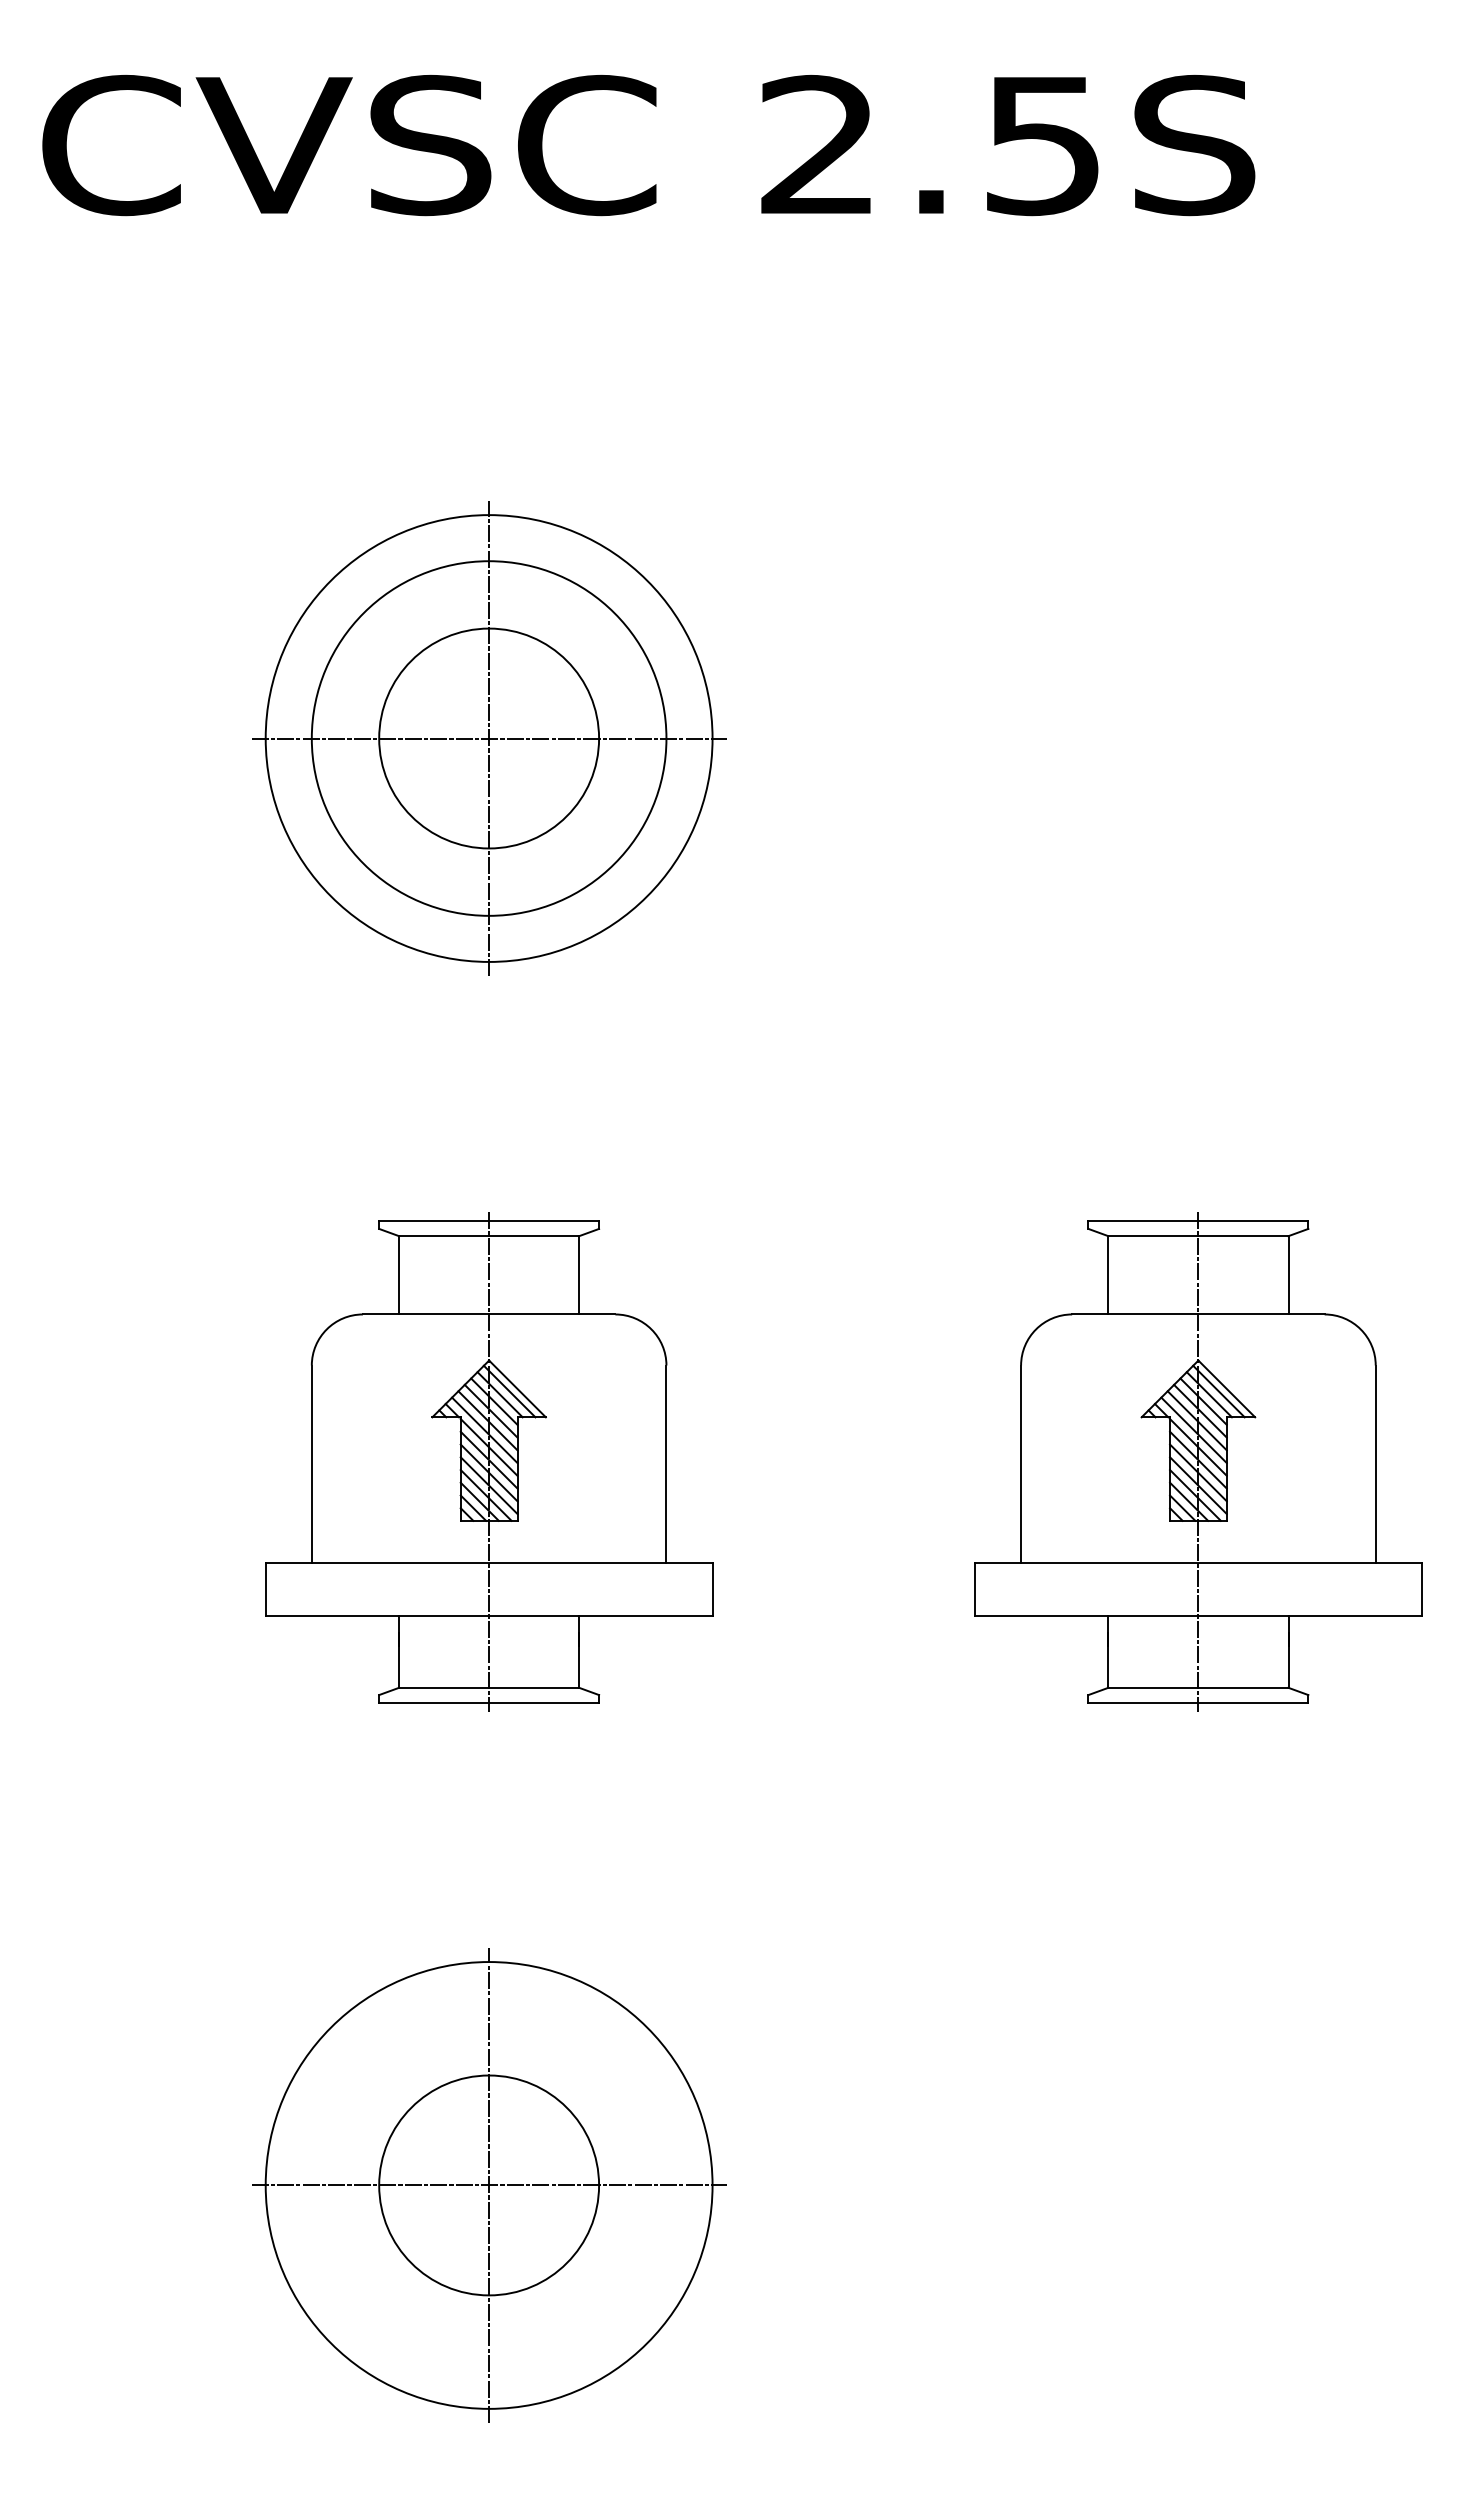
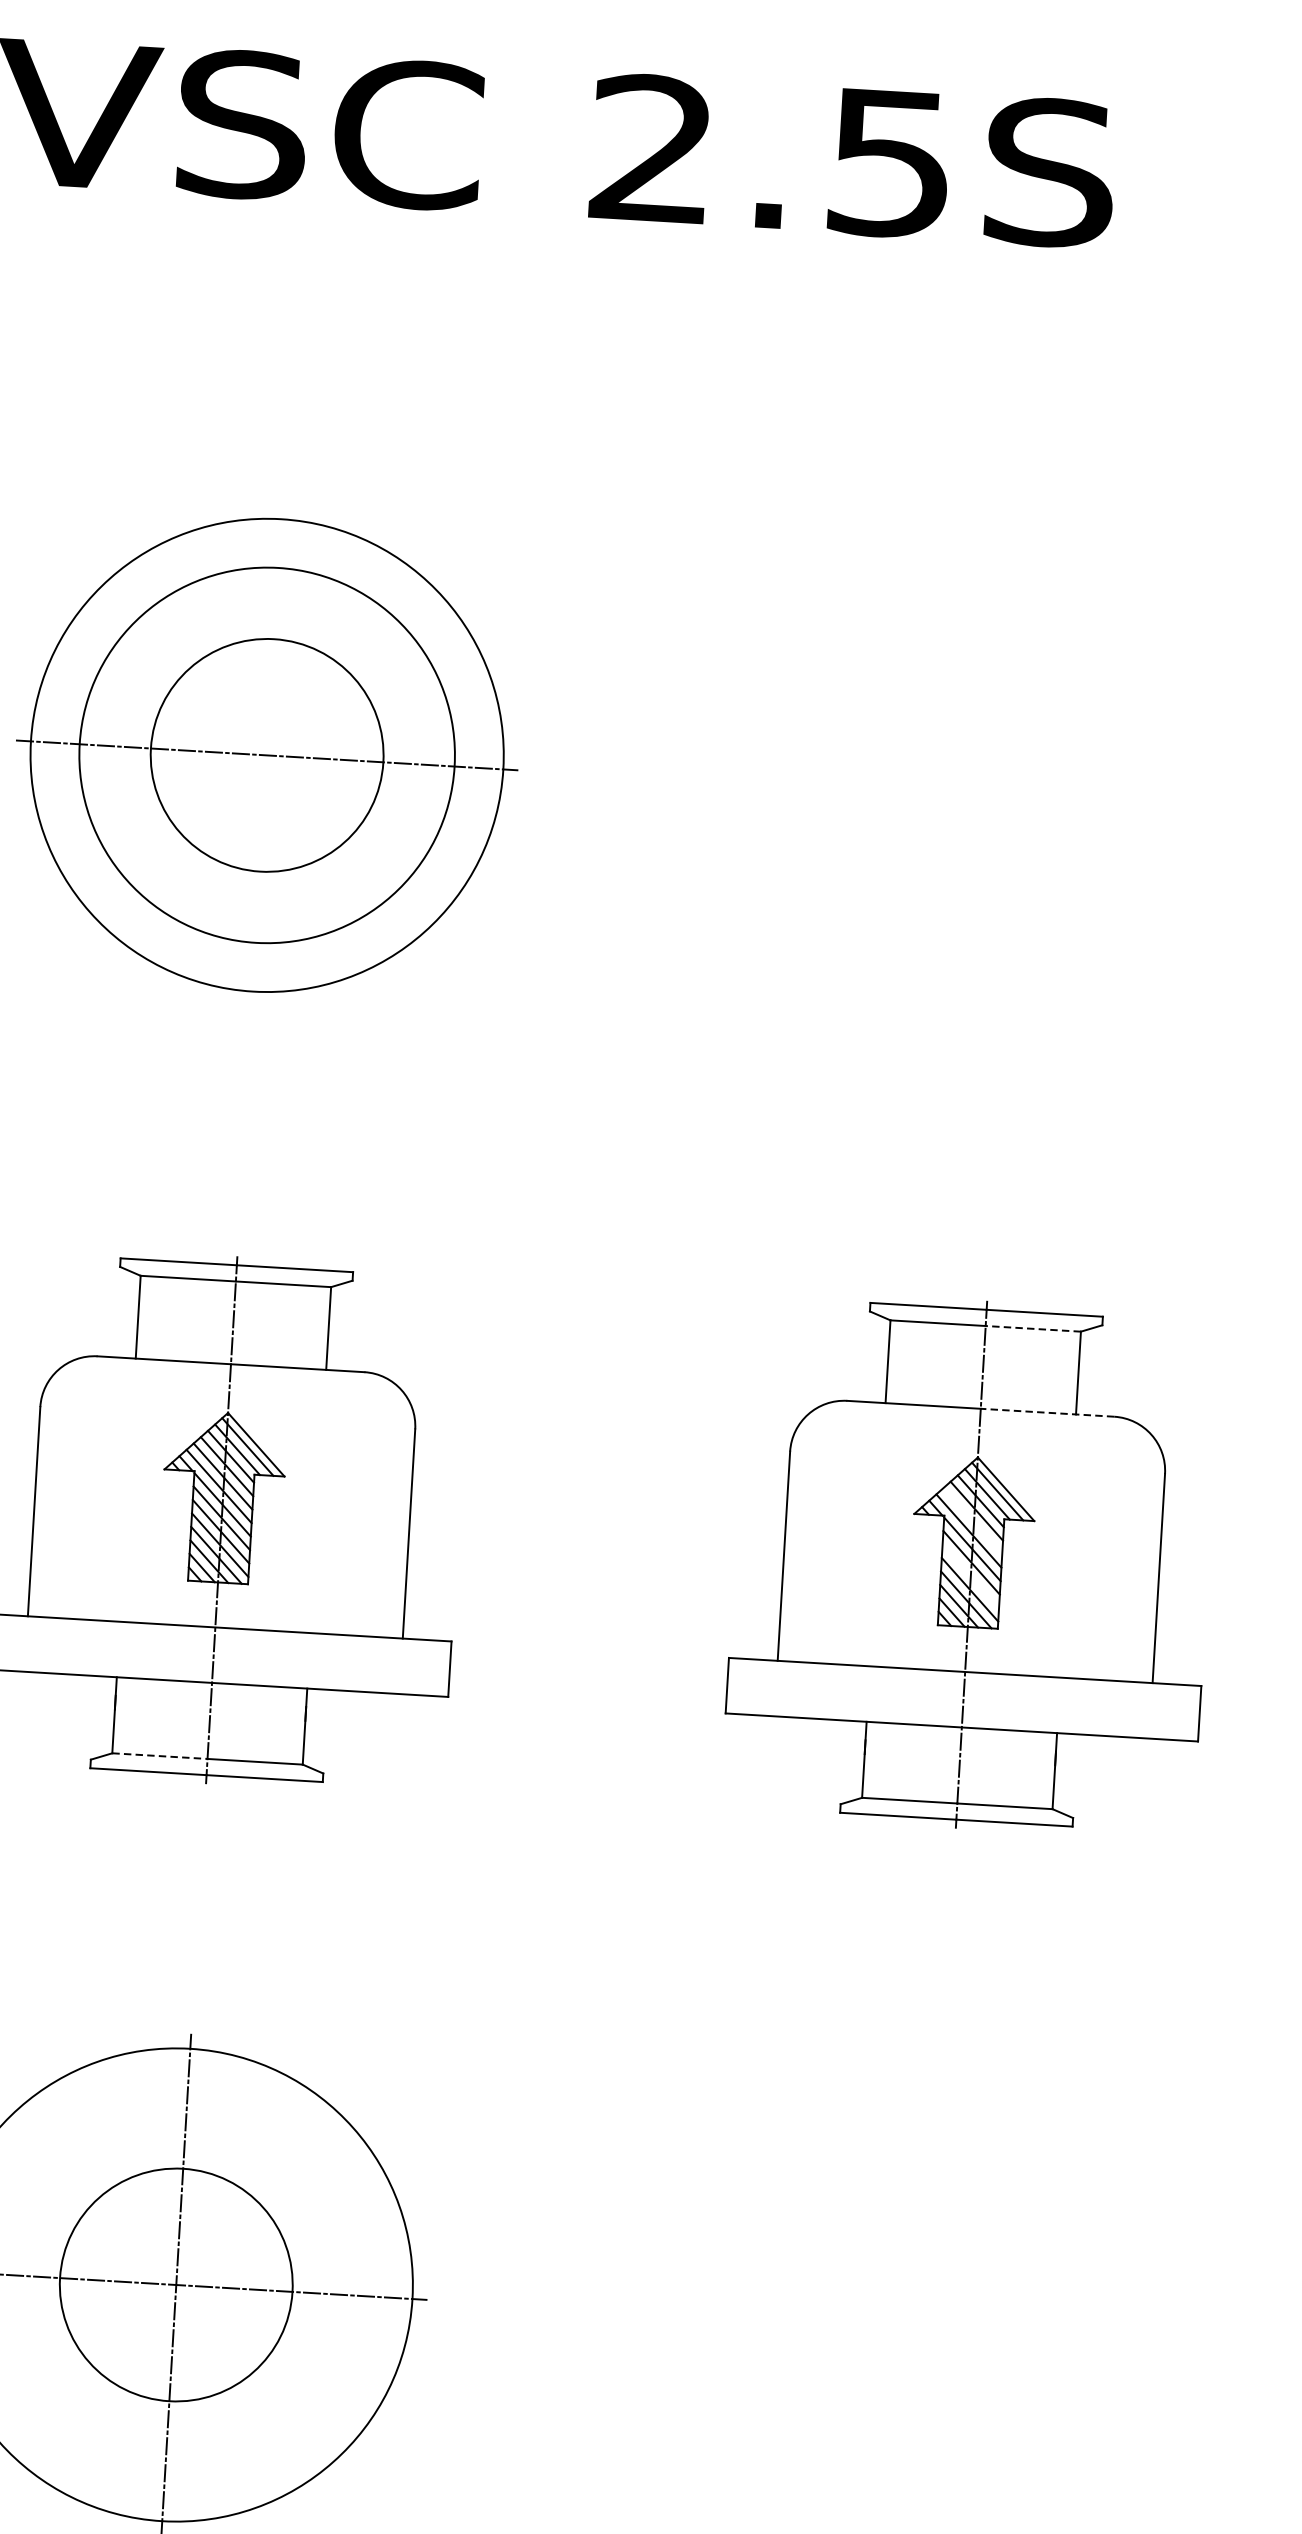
line: (489, 738) -> (267, 755), removed
line: (1242, 1236) -> (1032, 1329), solid -> dashed
line: (1261, 1314) -> (1047, 1412), solid -> dashed
line: (1196, 1420) -> (972, 1520), removed
line: (1198, 1472) -> (970, 1575), removed
line: (444, 1687) -> (160, 1755), solid -> dashed

